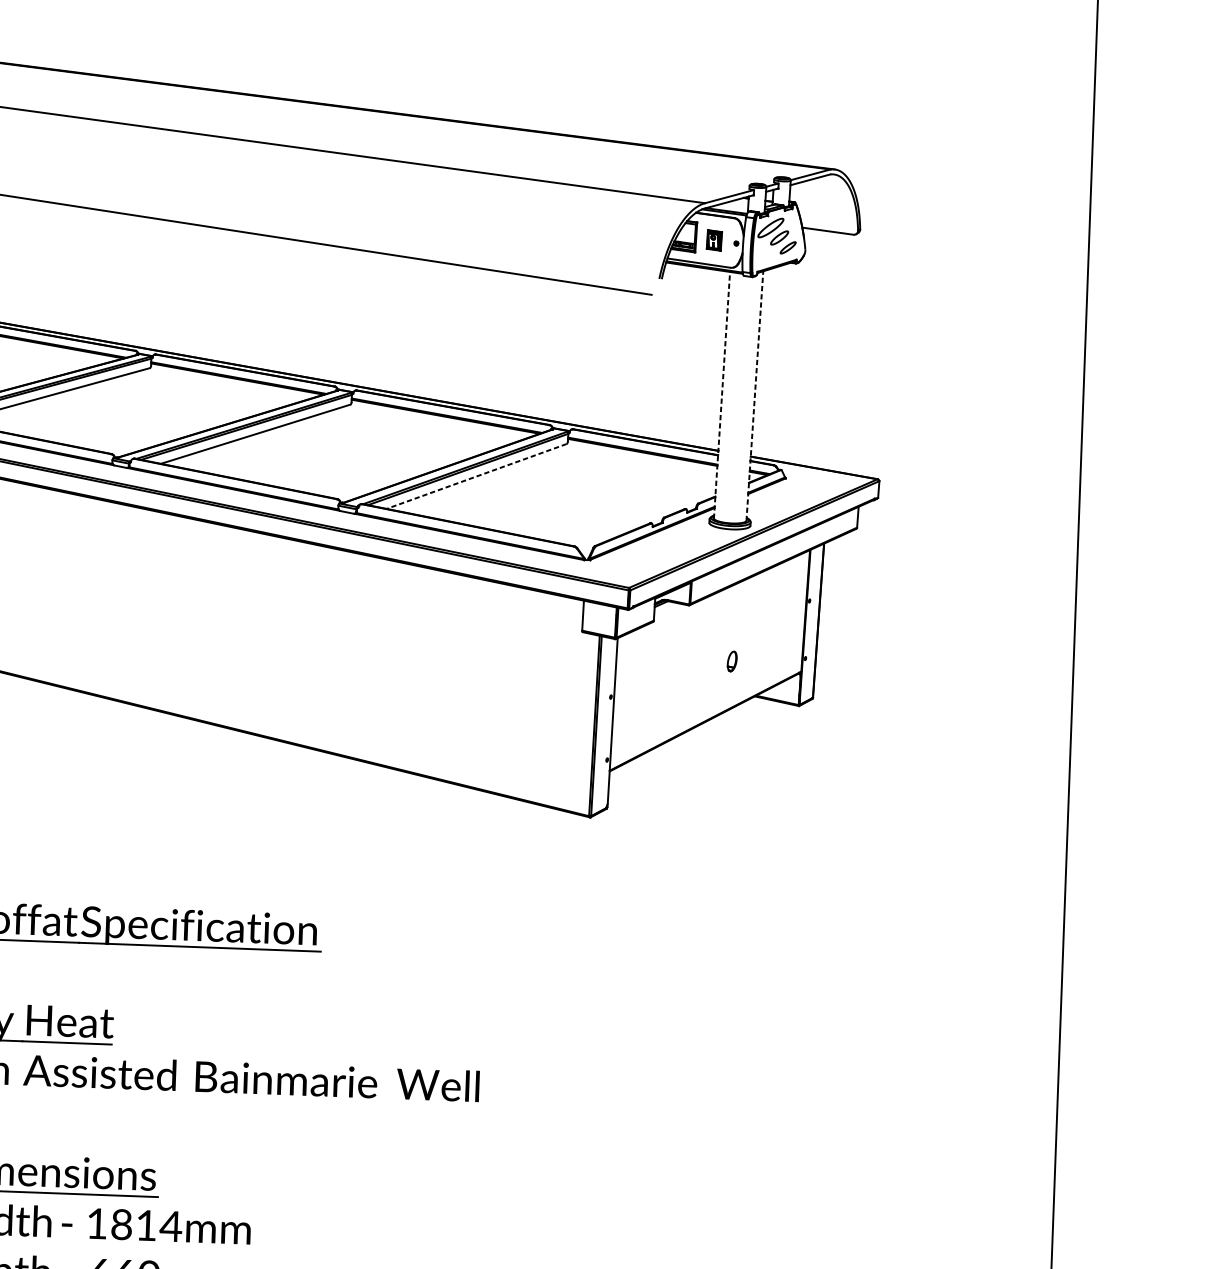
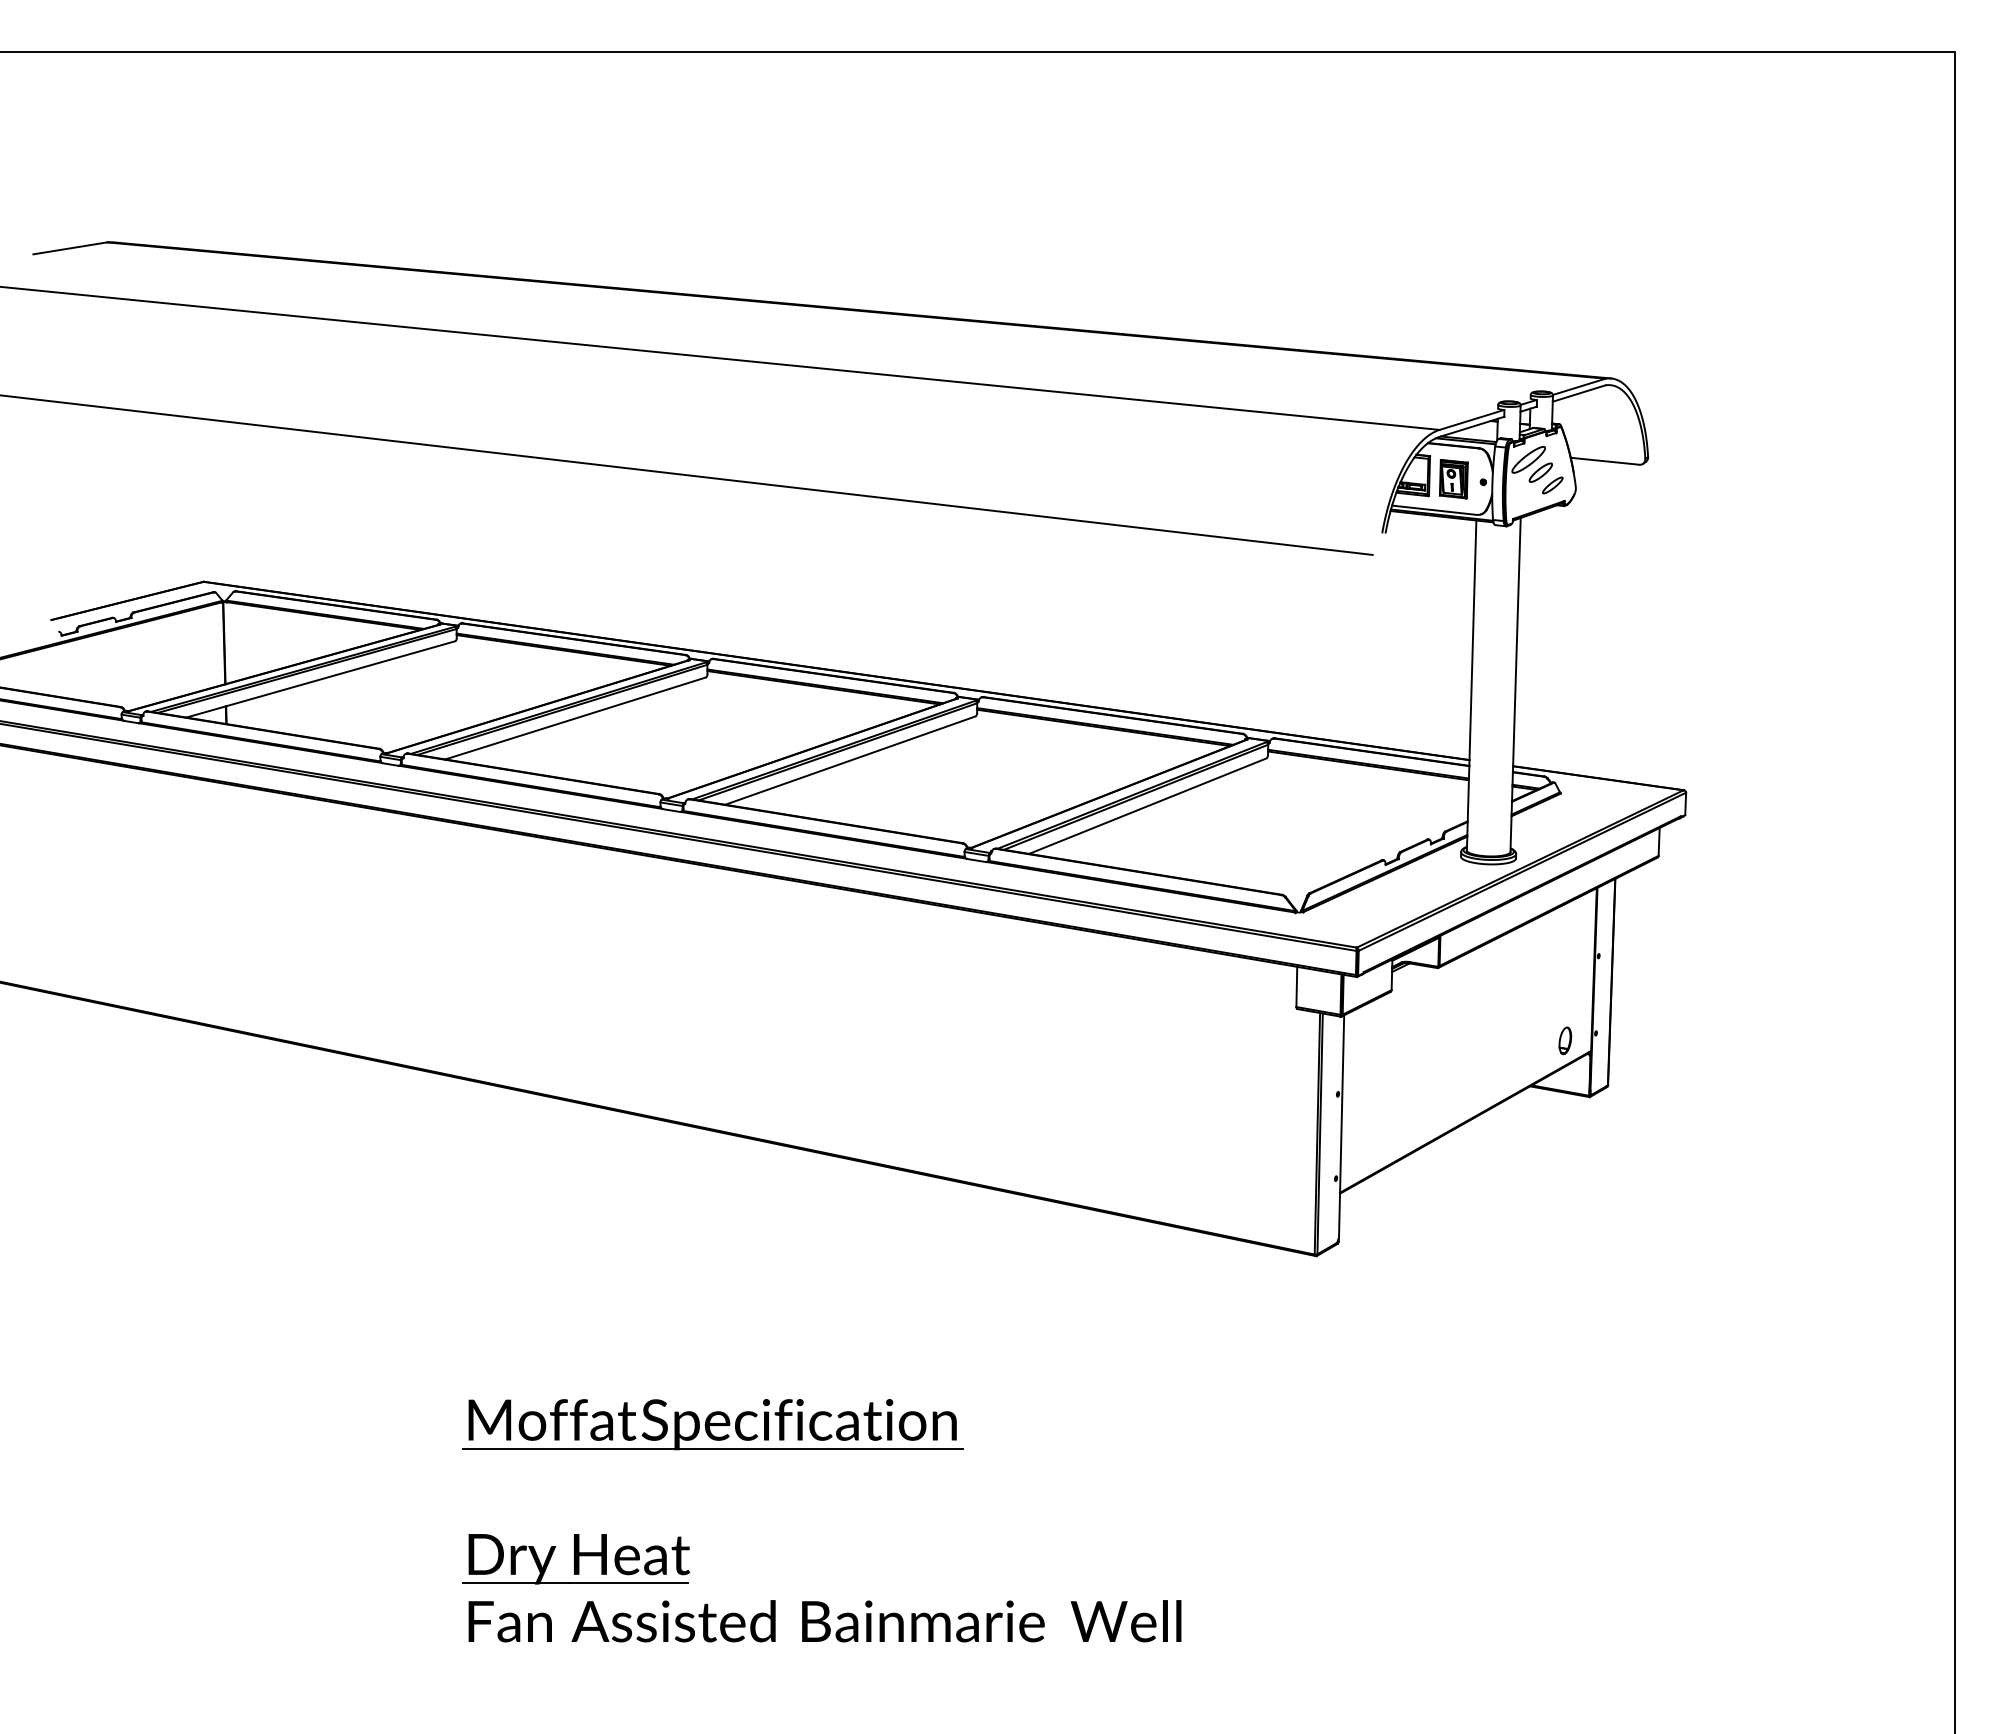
part: (714, 240) -> (1453, 479), size x1.43
line: (721, 395) -> (1471, 685), dashed -> solid
line: (754, 395) -> (1515, 684), dashed -> solid
line: (476, 476) -> (1147, 806), dashed -> solid
part: (732, 661) -> (1565, 1040), moved

